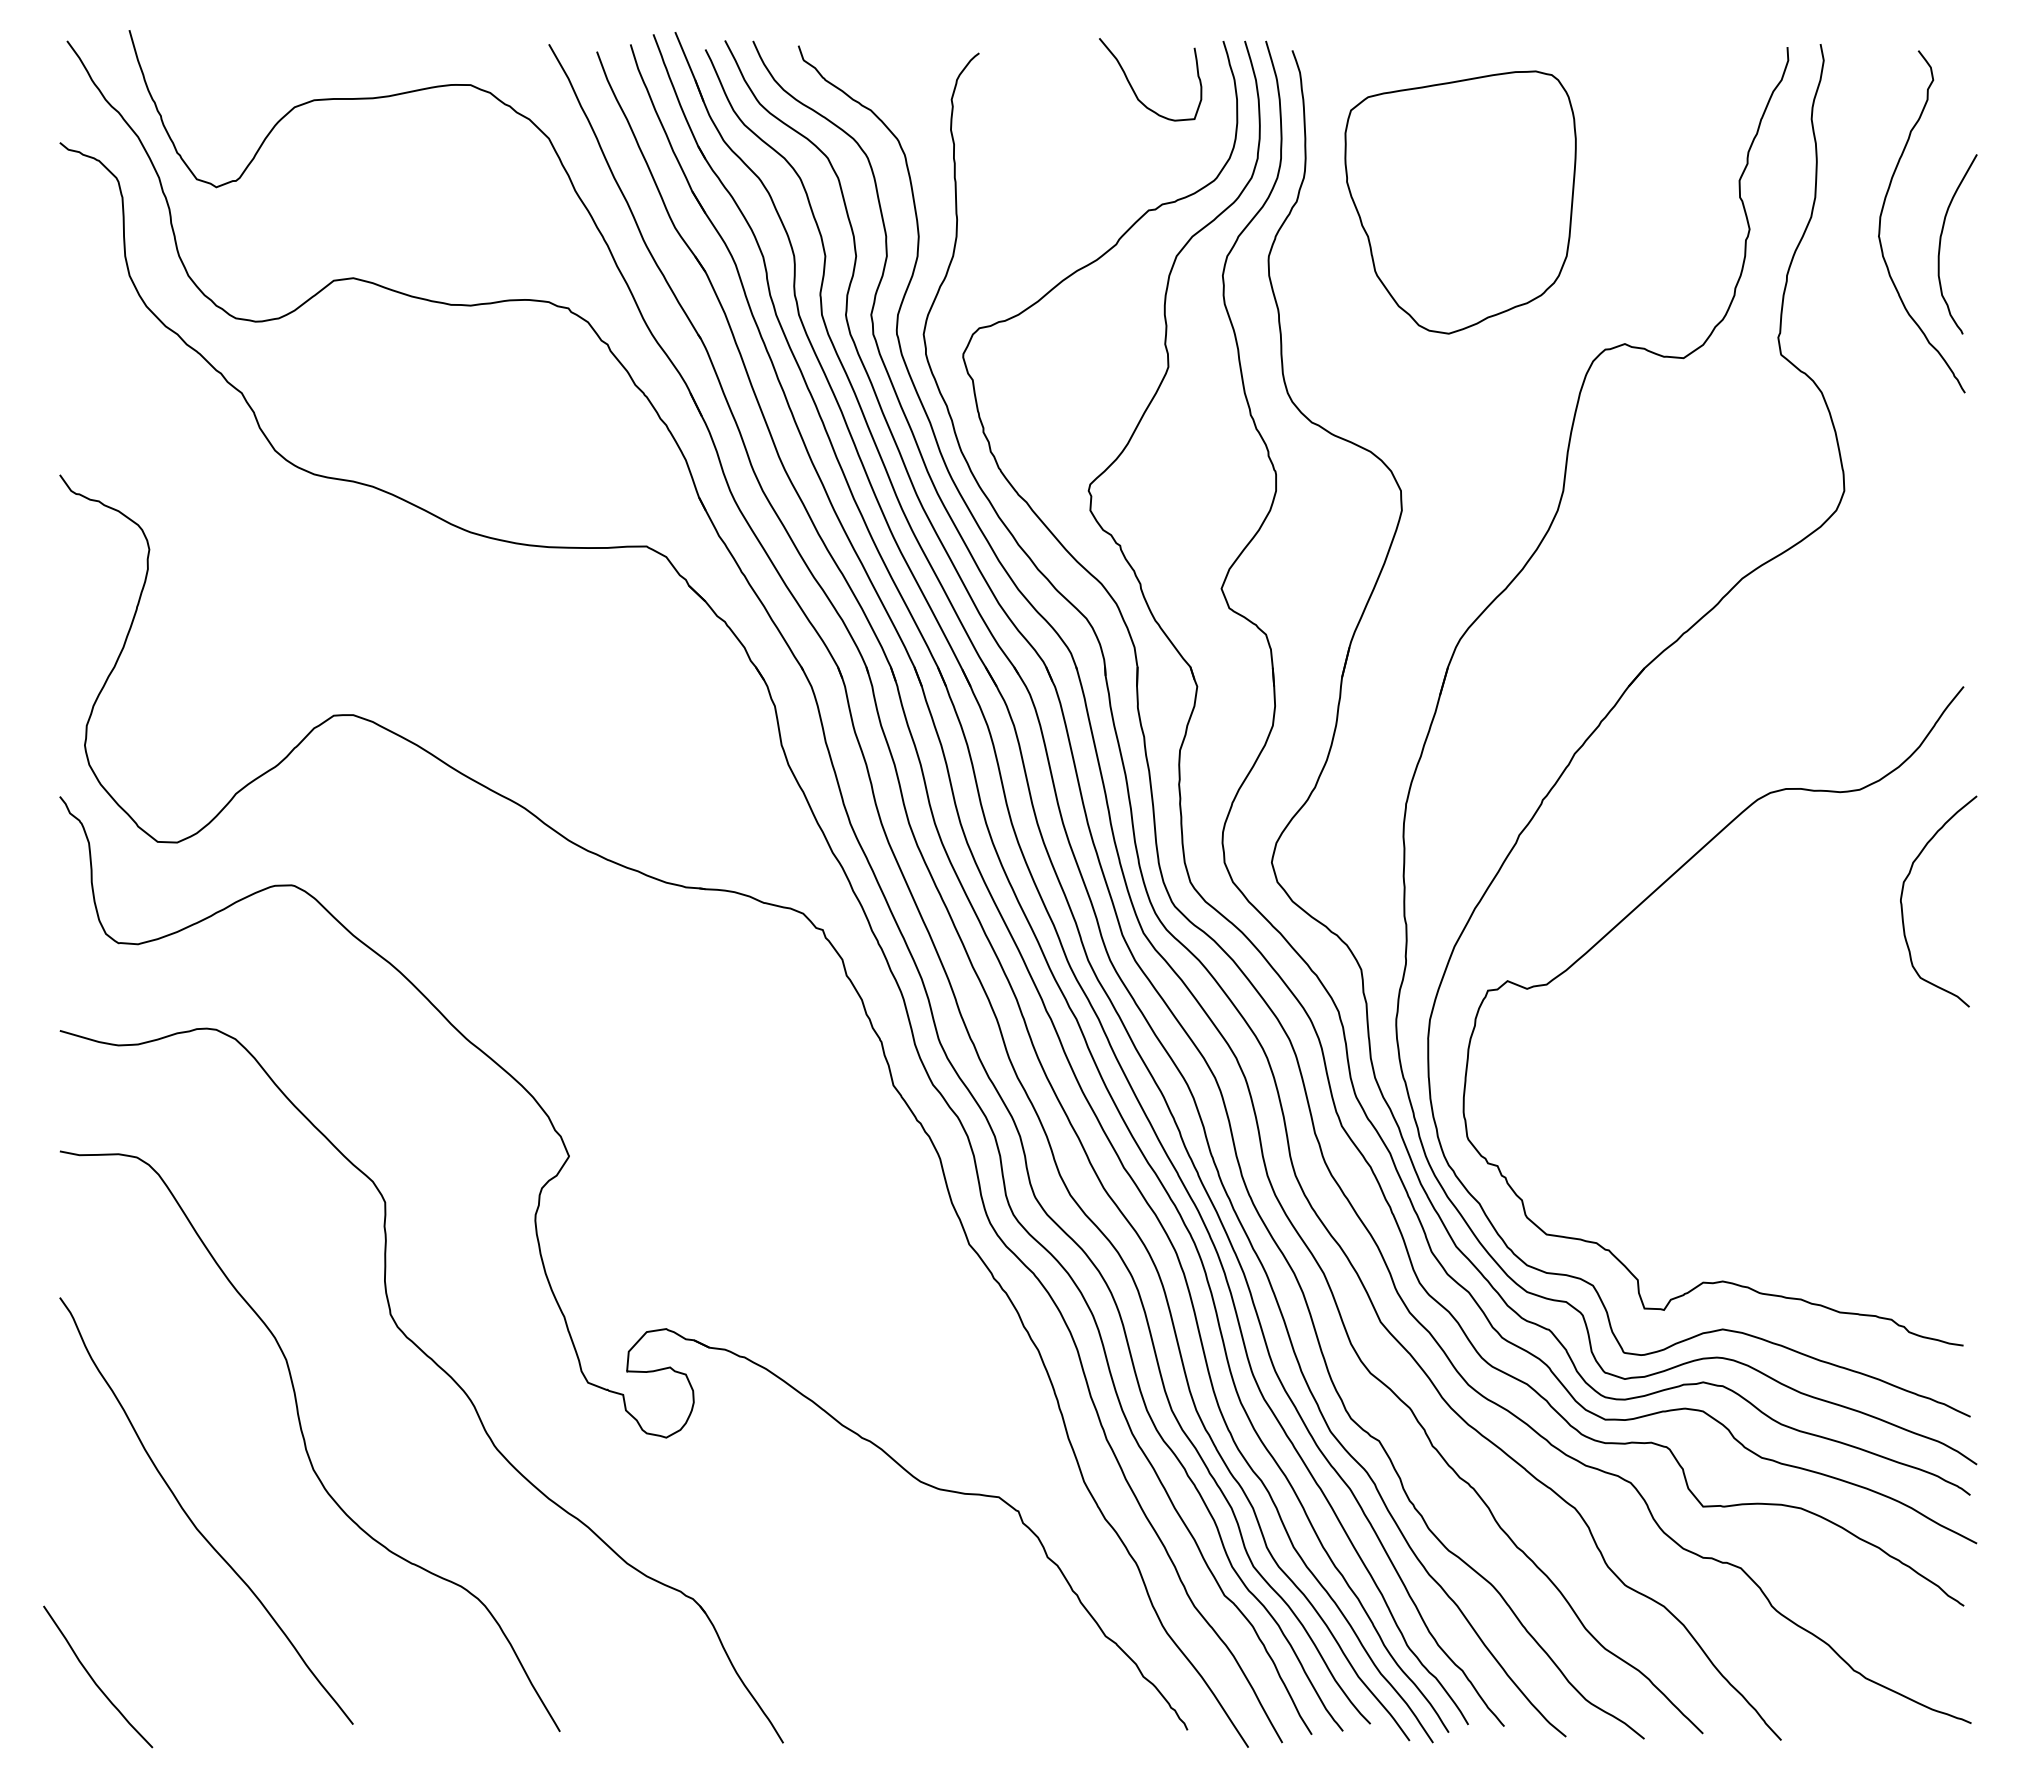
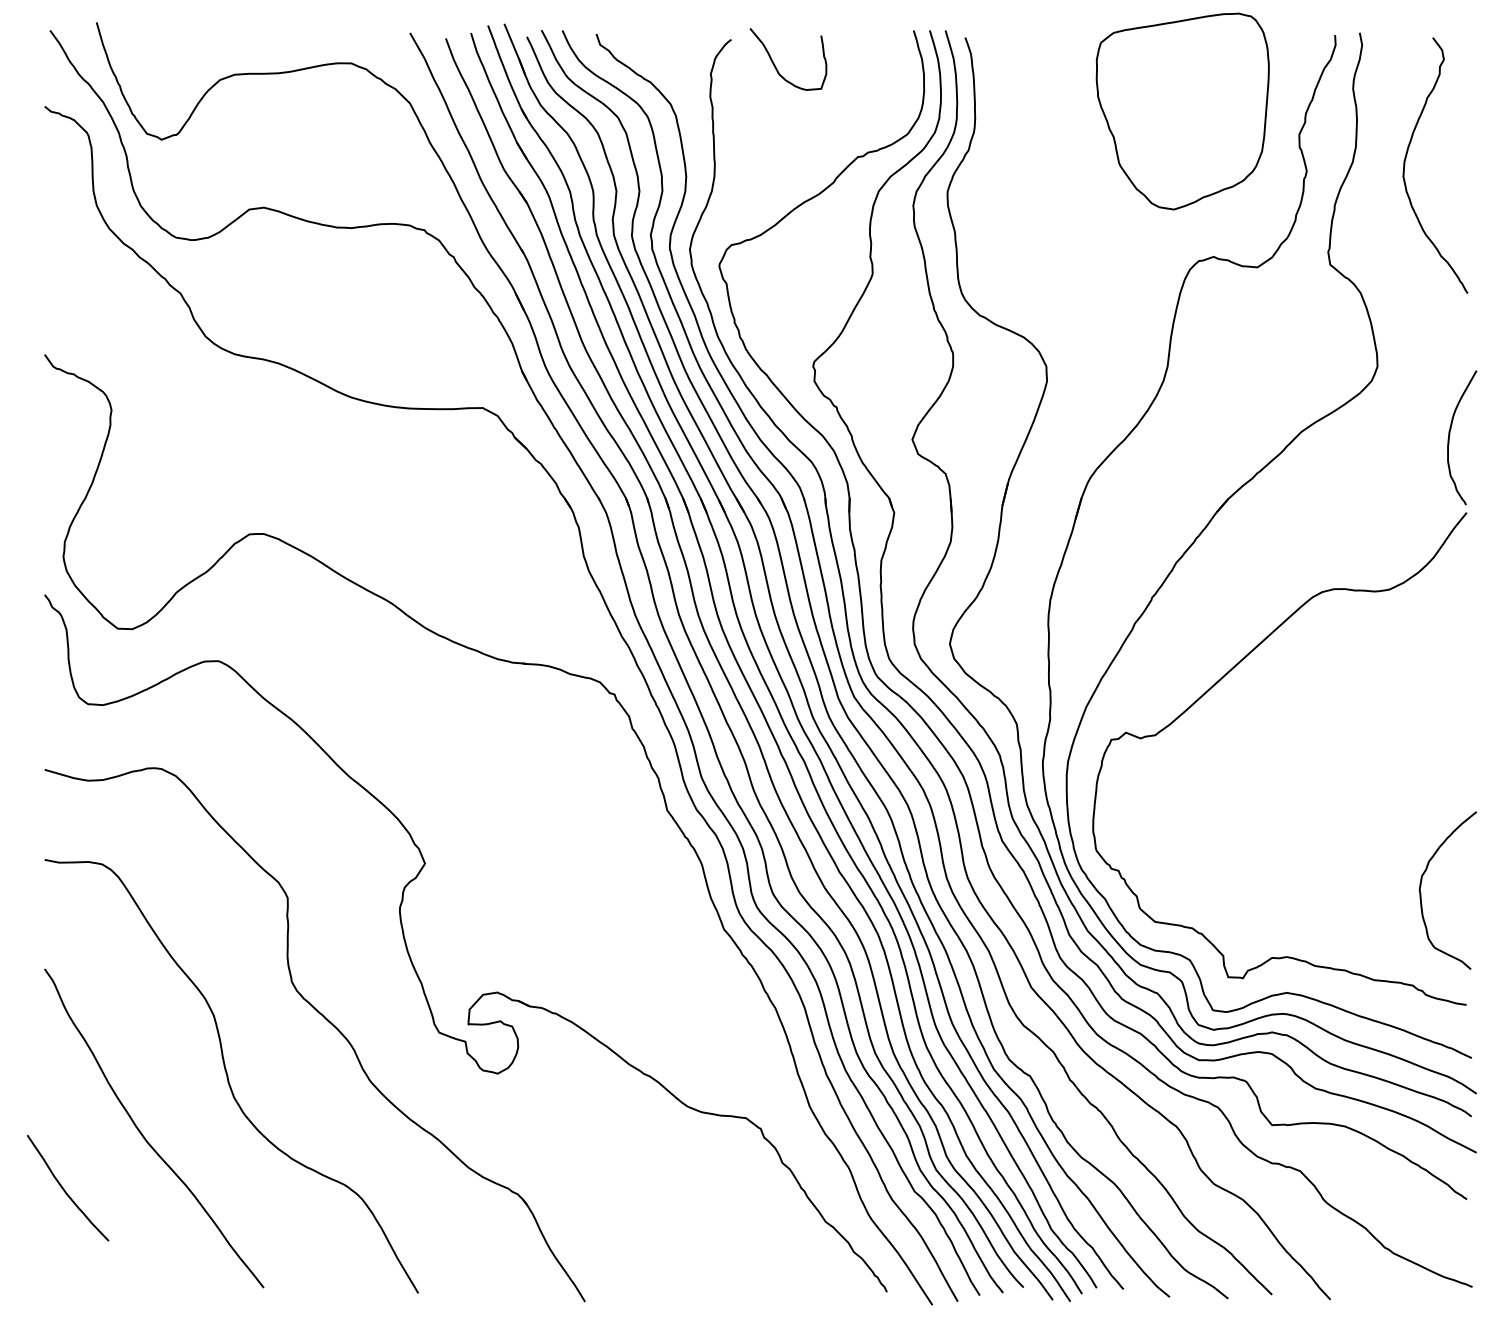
curve: (1133, 88) -> (775, 65), moved
part: (1460, 202) -> (1182, 111), moved
curve: (1941, 241) -> (1450, 435), moved
curve: (1902, 903) -> (1420, 892), moved
curve: (93, 1678) -> (64, 1189), moved

